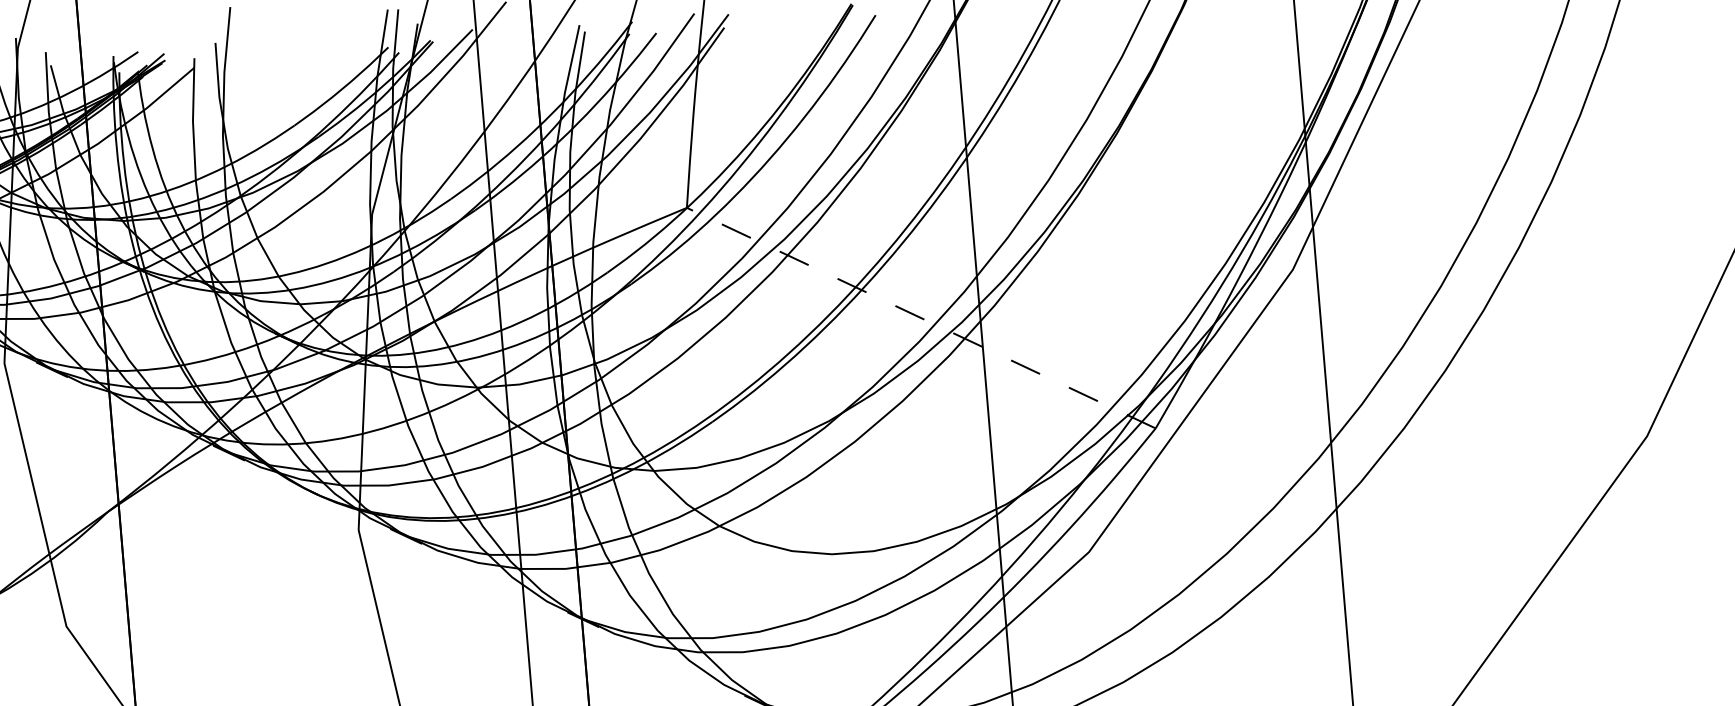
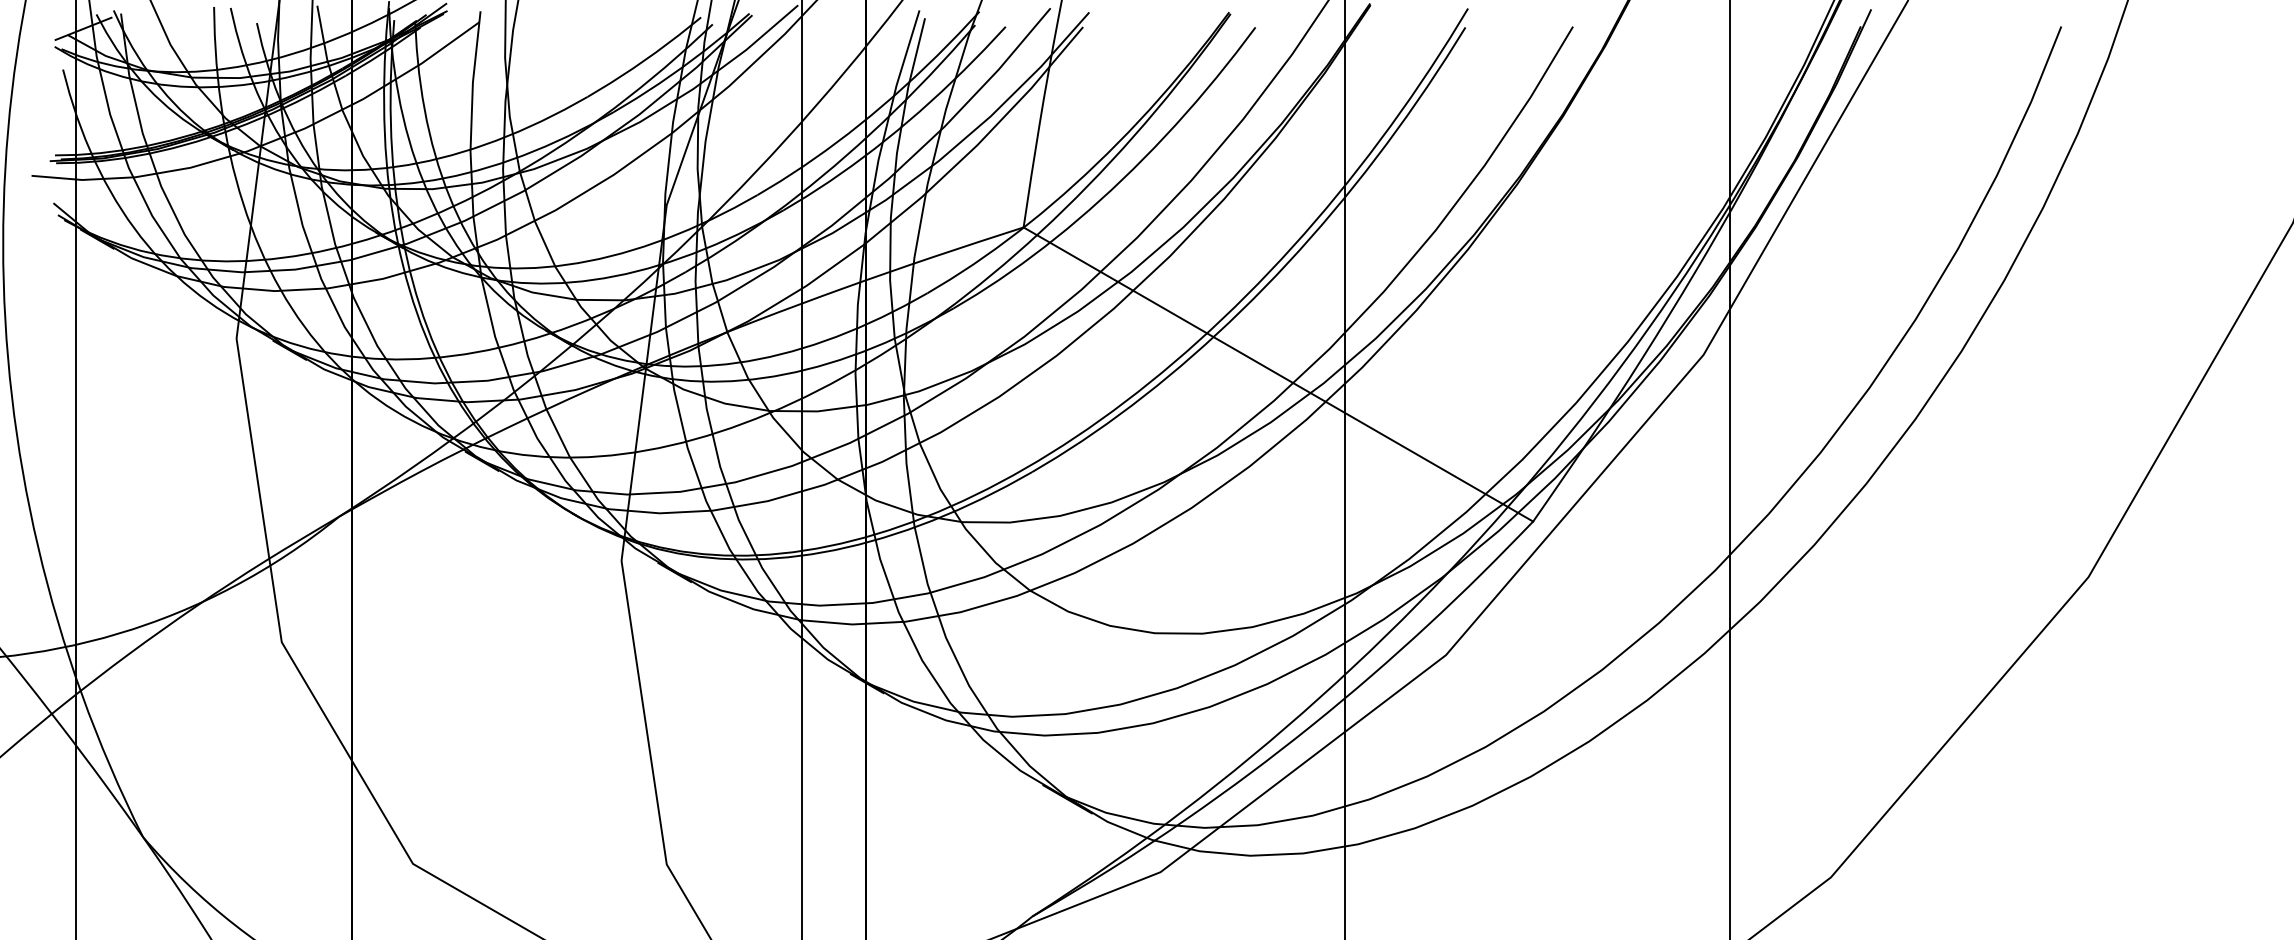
line: (920, 318) -> (1277, 374), dashed -> solid

